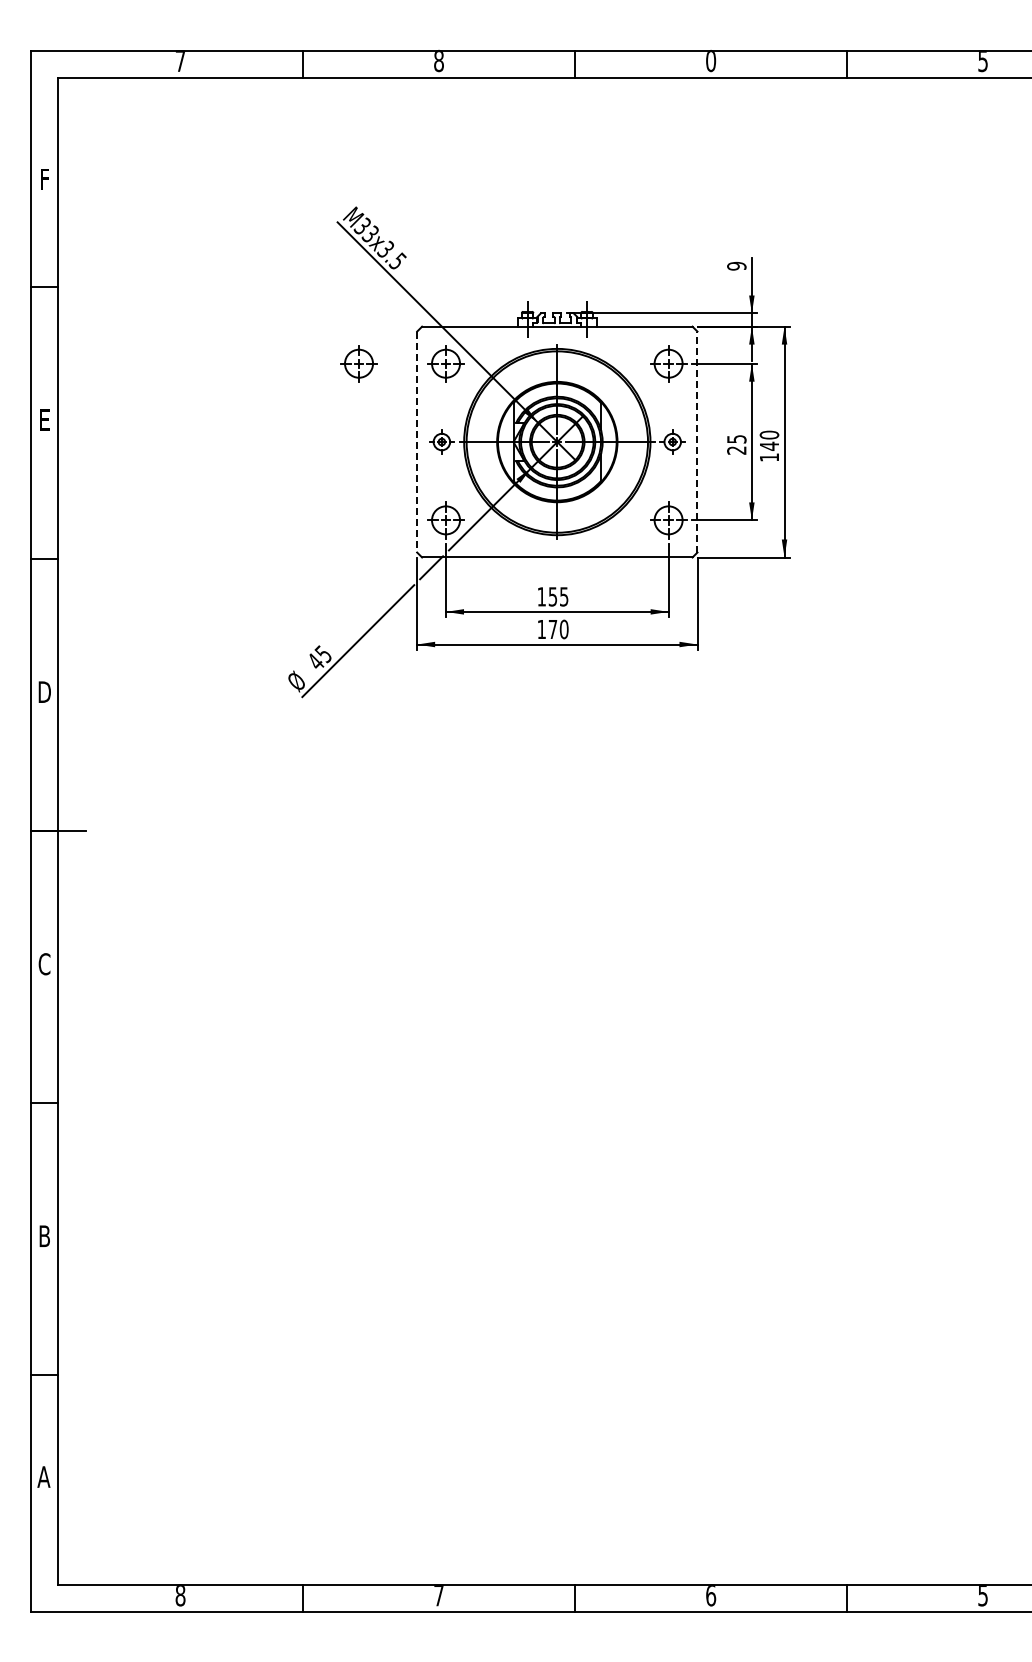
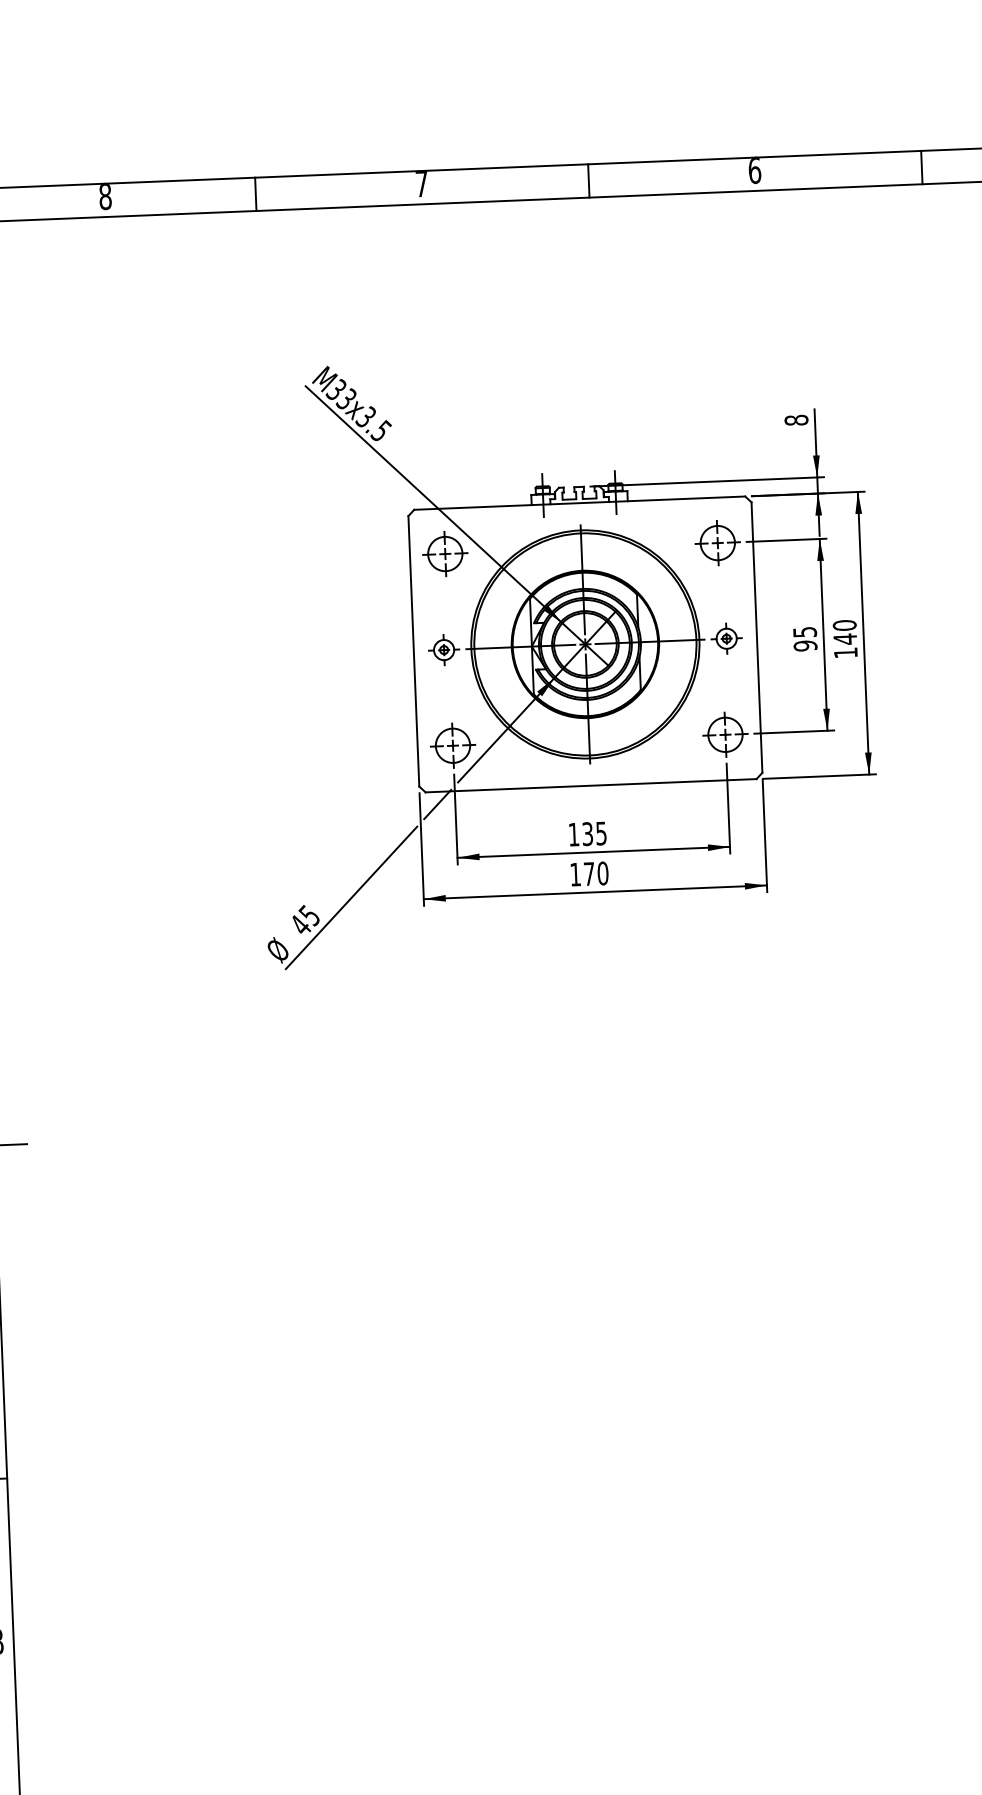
text: (180, 60) -> (105, 195), 7 -> 8
text: (438, 60) -> (421, 183), 8 -> 7
text: (711, 60) -> (755, 169), 0 -> 6
text: (736, 265) -> (796, 419), 9 -> 8
part: (358, 363) -> (338, 558), removed
line: (697, 441) -> (756, 636), dashed -> solid
line: (417, 442) -> (414, 651), dashed -> solid
text: (736, 450) -> (805, 645), 25 -> 95
text: (553, 596) -> (588, 833), 155 -> 135

